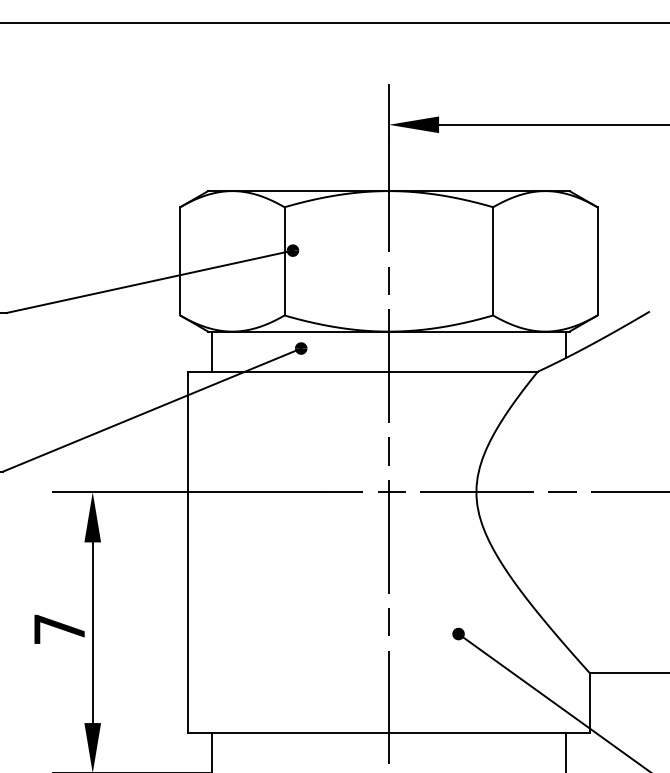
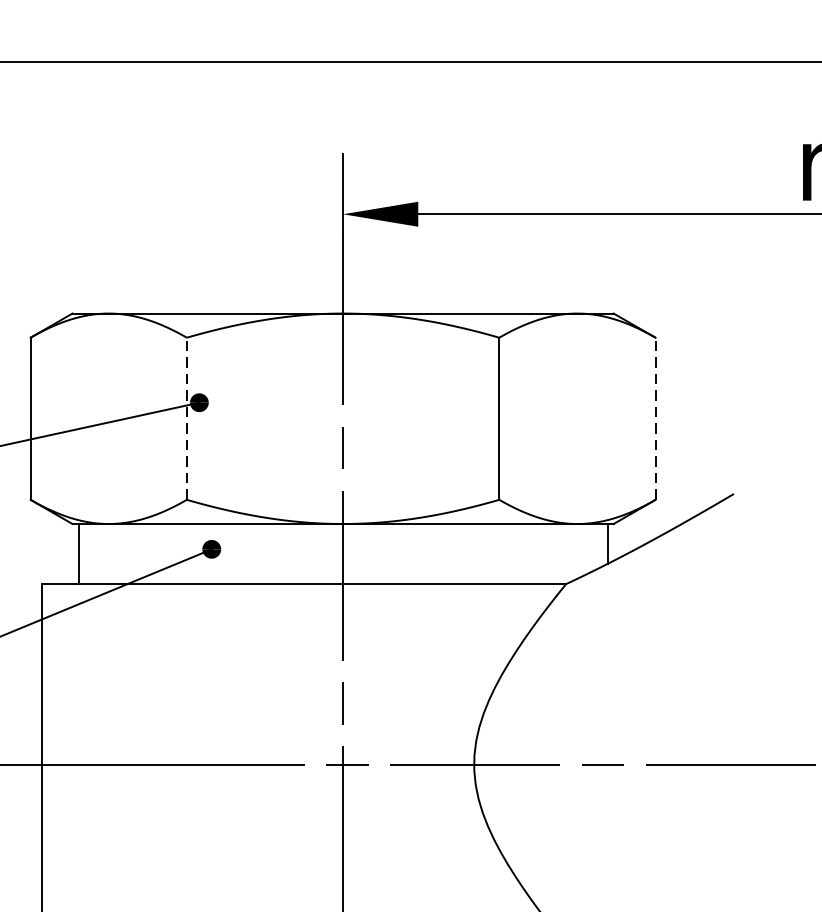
line: (284, 260) -> (186, 417), solid -> dashed
line: (597, 260) -> (655, 417), solid -> dashed

